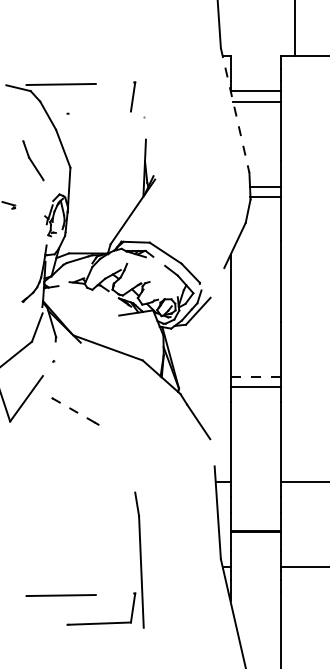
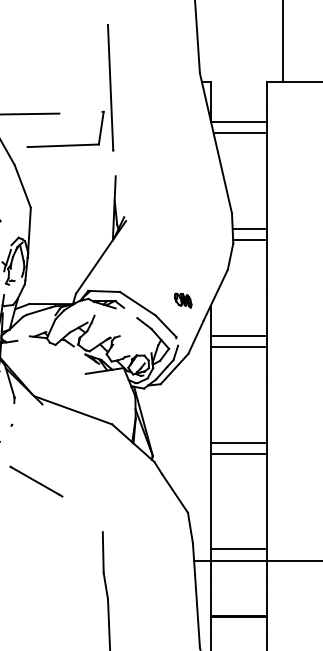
line: (141, 60) -> (110, 87), added
line: (235, 110) -> (216, 143), dashed -> solid
line: (99, 112) -> (63, 145), added
part: (205, 250) -> (182, 300), added
line: (255, 281) -> (238, 335), added
line: (217, 282) -> (196, 336), added
line: (255, 291) -> (238, 346), added
line: (255, 376) -> (238, 442), dashed -> solid
line: (73, 410) -> (34, 480), dashed -> solid
line: (212, 452) -> (190, 527), added
line: (255, 471) -> (238, 549), added
line: (134, 474) -> (102, 552), added
line: (255, 481) -> (238, 560), added

